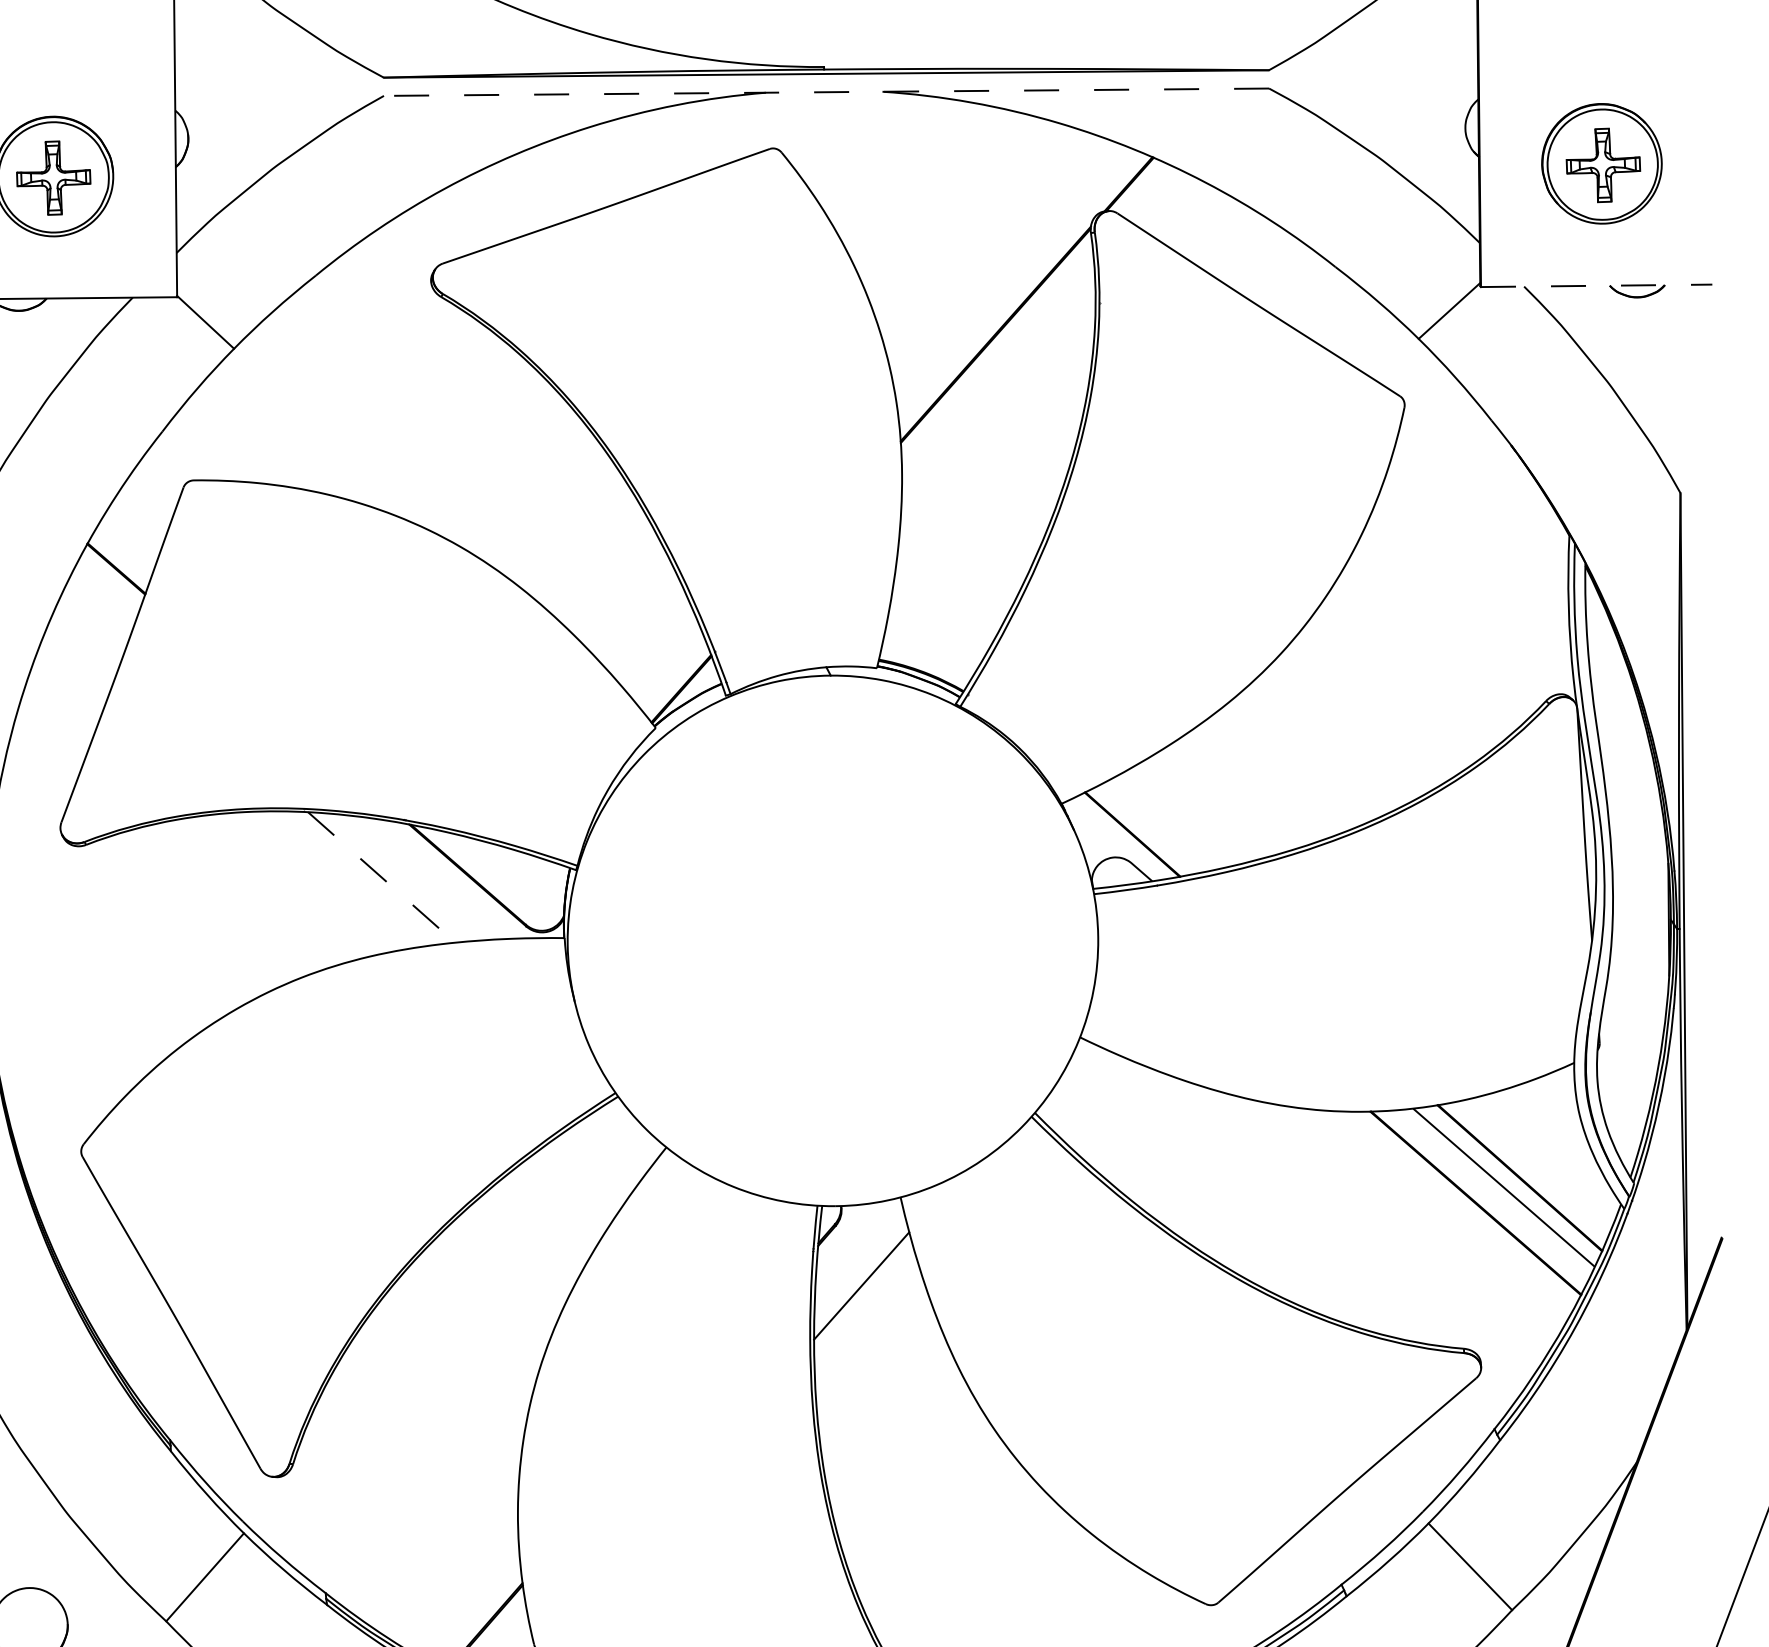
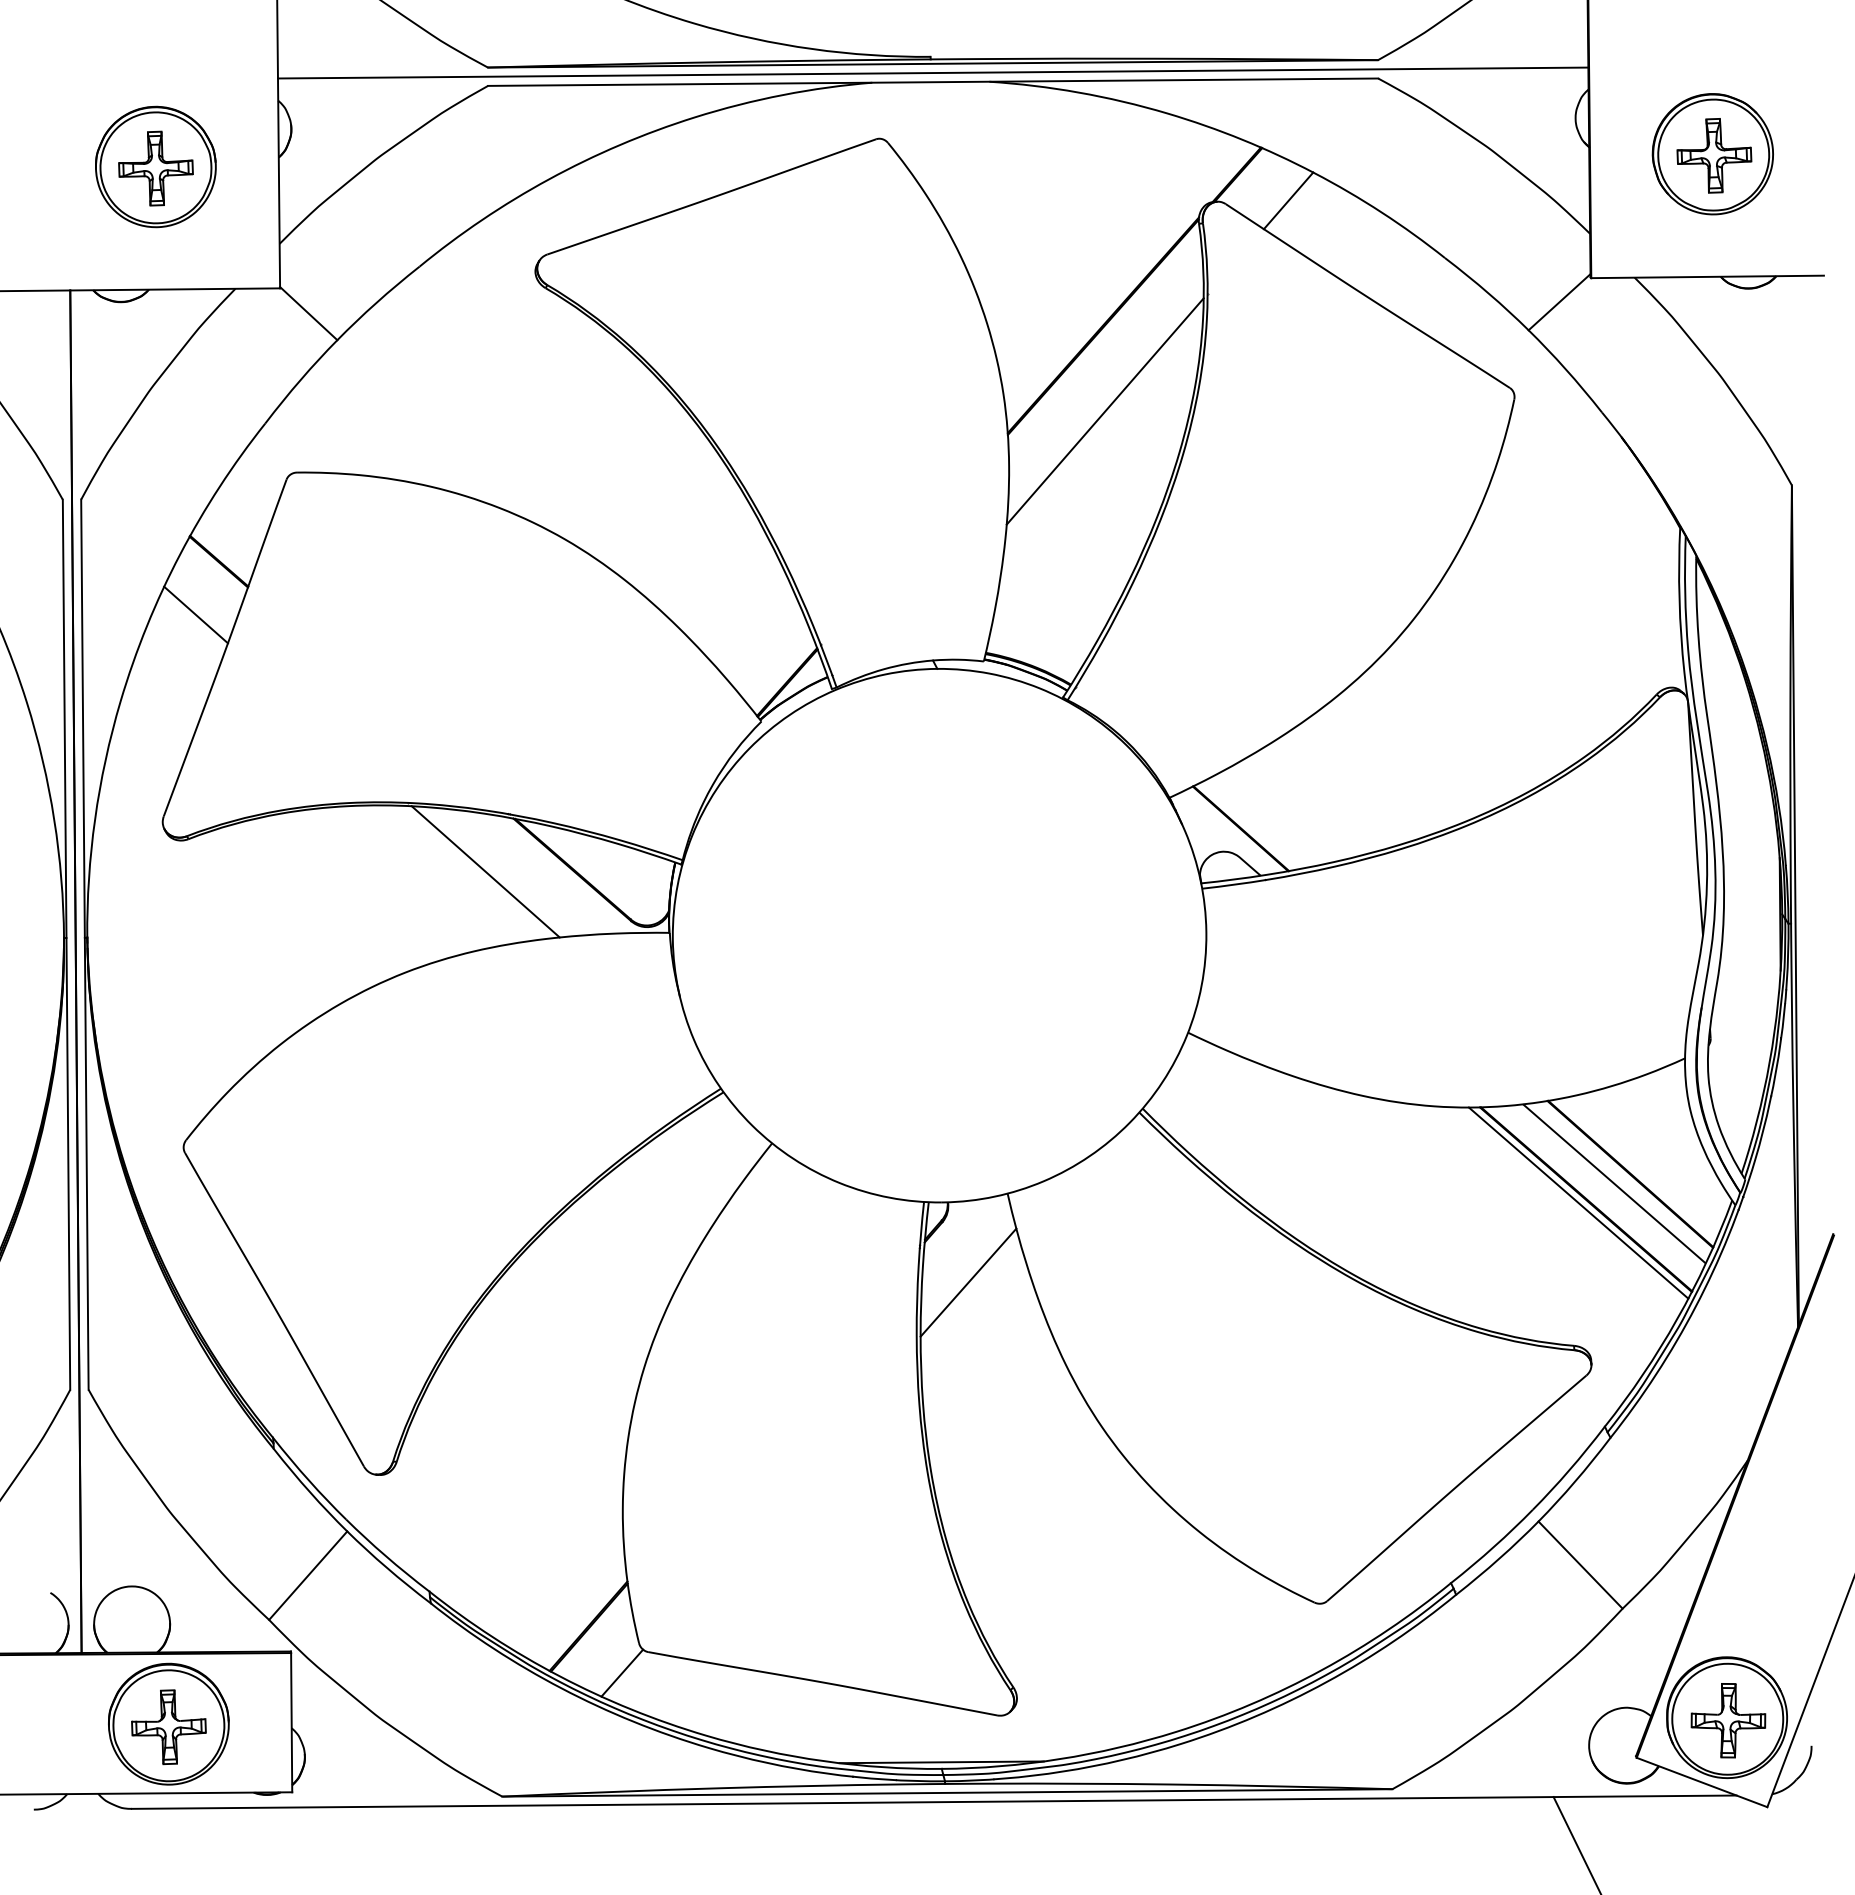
line: (825, 82) -> (932, 72), added
line: (825, 92) -> (932, 82), dashed -> solid
line: (1179, 209) -> (1288, 200), added
line: (1597, 285) -> (1708, 276), dashed -> solid
line: (996, 419) -> (1104, 411), added
line: (93, 621) -> (195, 614), added
line: (381, 877) -> (485, 871), dashed -> solid
line: (1468, 1206) -> (1578, 1202), added

